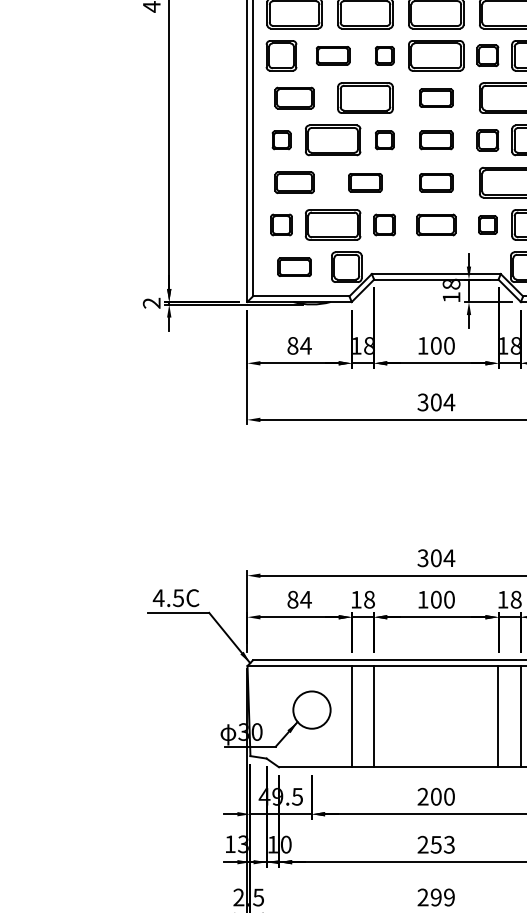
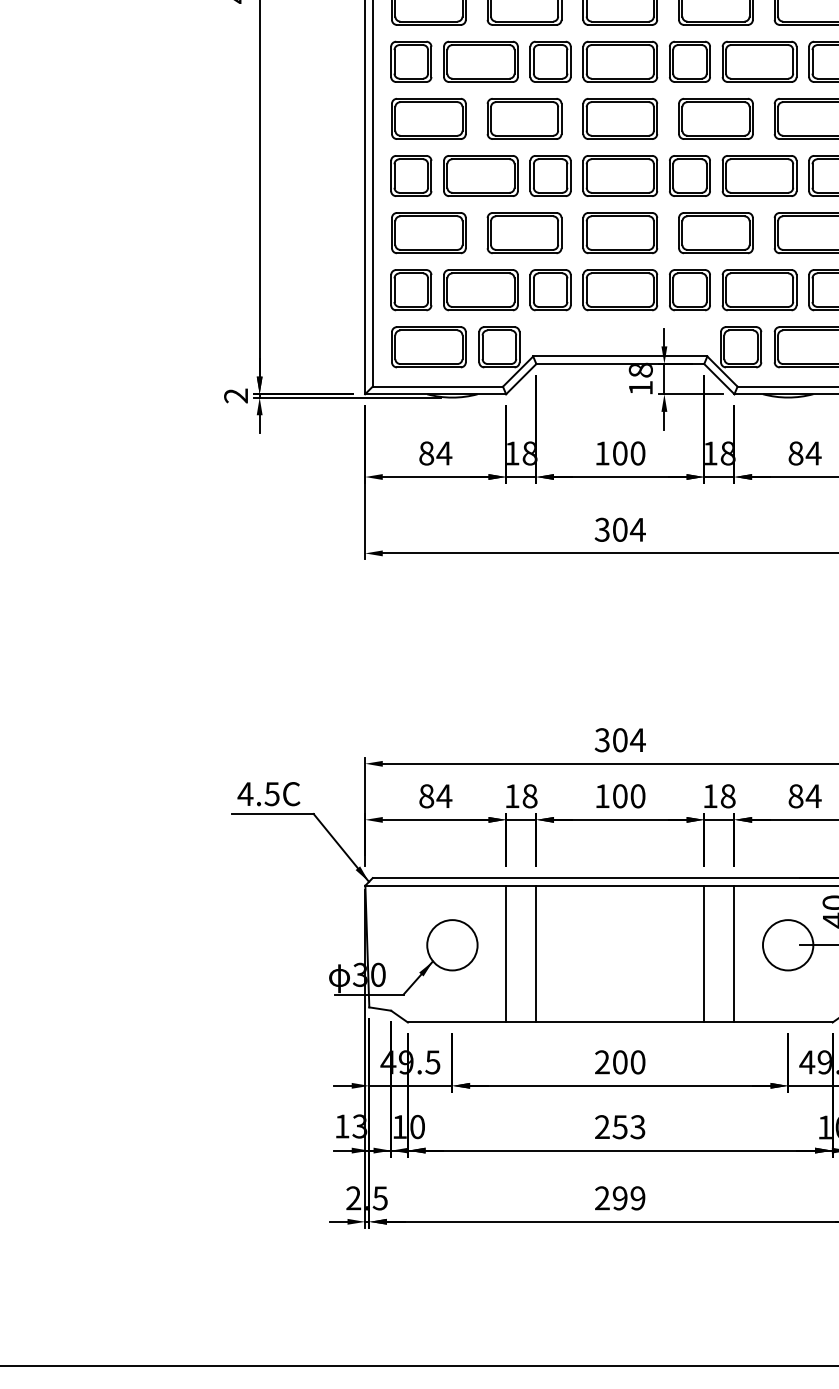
part: (332, 55) -> (480, 61), size x1.67
part: (384, 55) -> (550, 61), size x1.67
part: (487, 55) -> (689, 61), size x1.43
part: (294, 97) -> (428, 118), size x1.43
part: (436, 97) -> (620, 118), size x1.67
part: (281, 140) -> (411, 175), size x1.67
part: (384, 140) -> (550, 175), size x1.67
part: (436, 140) -> (620, 175), size x1.67
part: (487, 140) -> (689, 175), size x1.43
part: (294, 182) -> (428, 233), size x1.43
part: (365, 182) -> (524, 233), size x1.67
part: (436, 182) -> (620, 233), size x1.67
part: (281, 225) -> (411, 290), size x1.43
part: (384, 225) -> (550, 290), size x1.43
part: (436, 225) -> (620, 290), size x1.43
part: (487, 225) -> (689, 290), size x1.67
part: (294, 267) -> (428, 347), size x1.67

